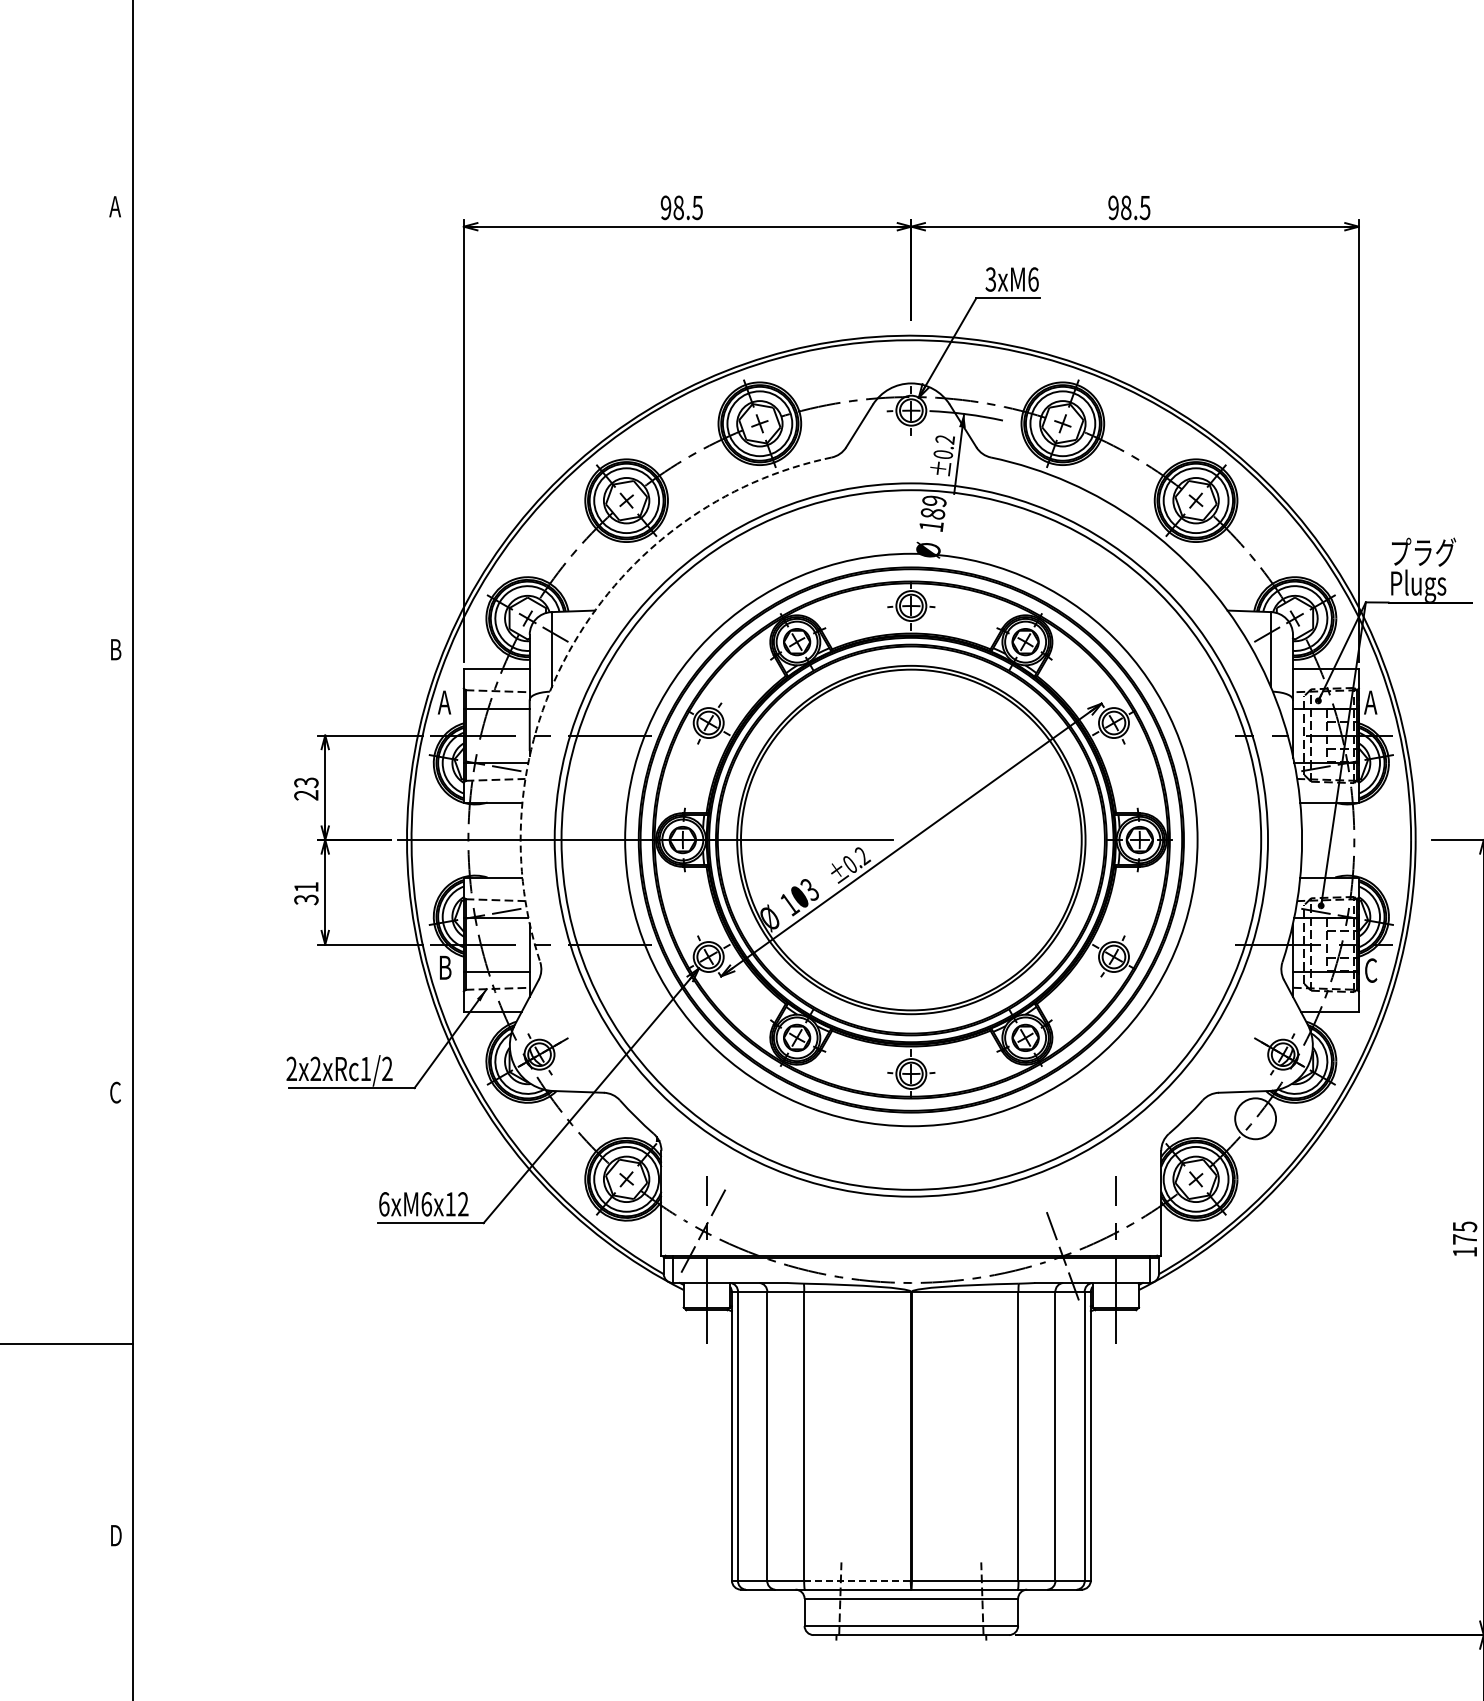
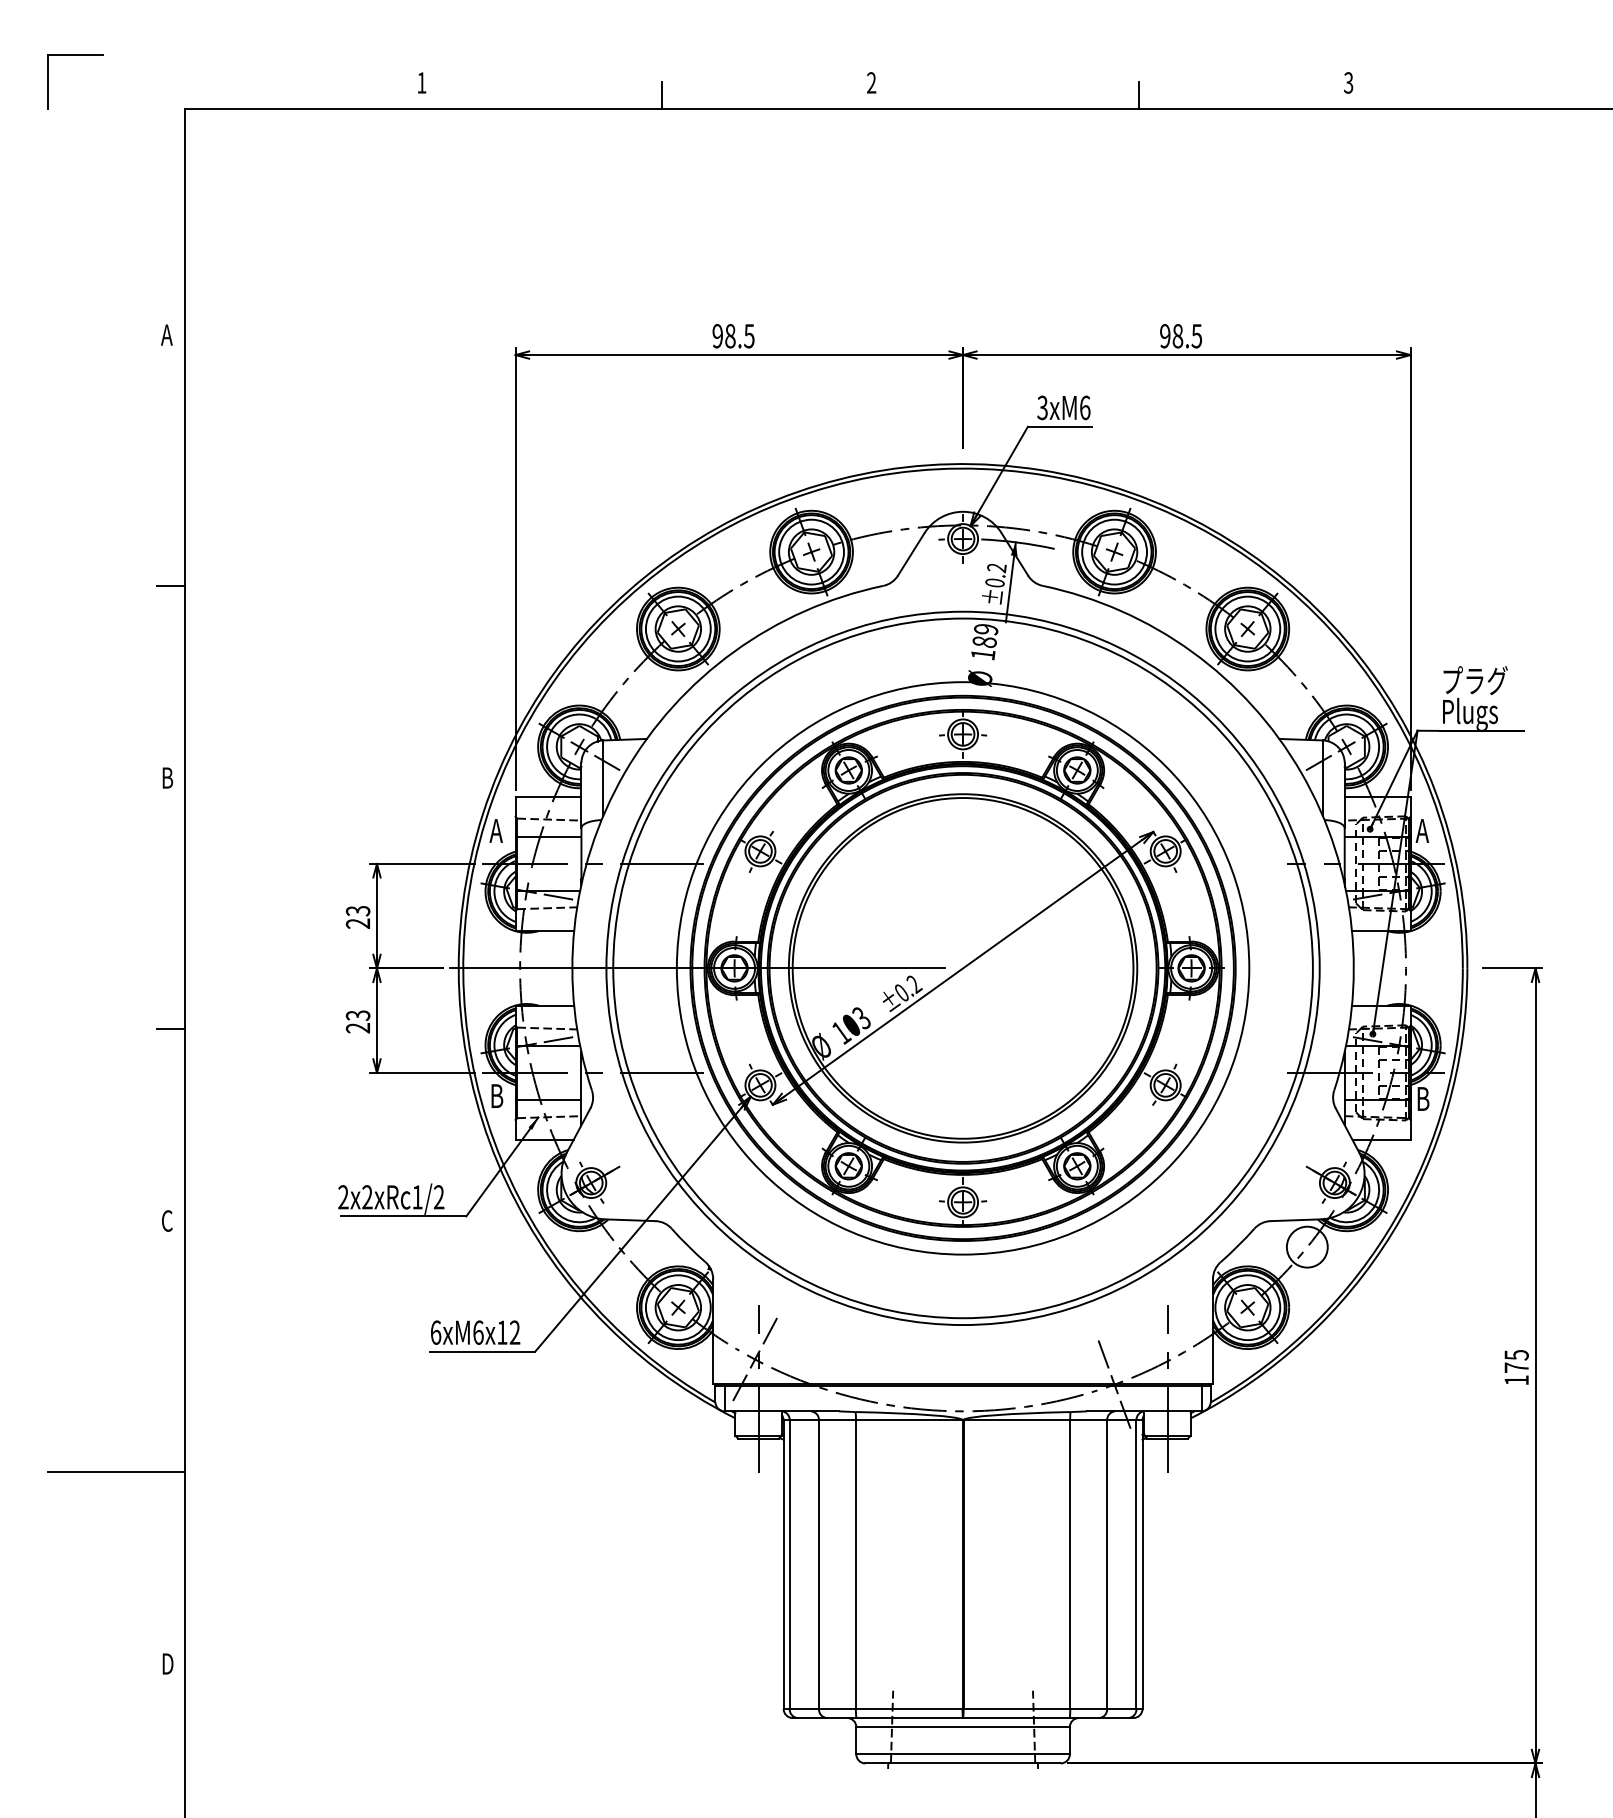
line: (118, 458) -> (170, 586), added
arc: (572, 645) -> (624, 773), dashed -> solid
text: (305, 893) -> (357, 1021), 31 -> 23
line: (118, 901) -> (170, 1029), added
text: (1370, 970) -> (1422, 1098), C -> B
line: (857, 1580) -> (909, 1708), dashed -> solid

